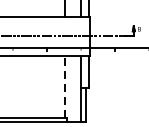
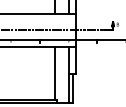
line: (64, 85) -> (54, 72), dashed -> solid

